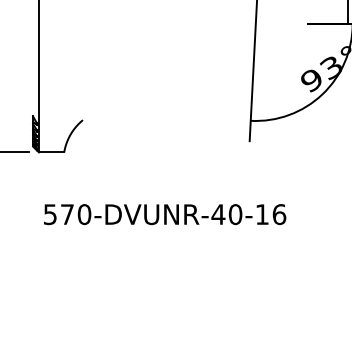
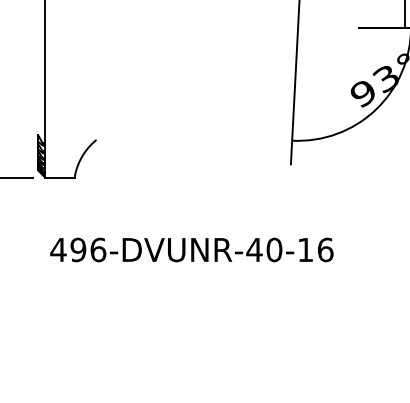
text: (67, 214) -> (78, 249), 570-DVUNR-40-16 -> 496-DVUNR-40-16

